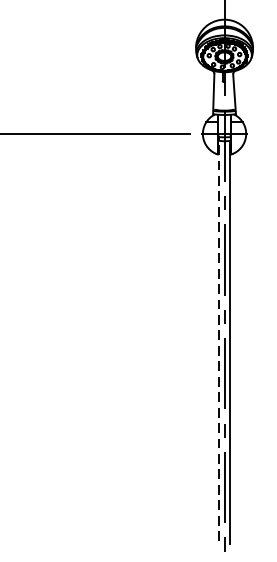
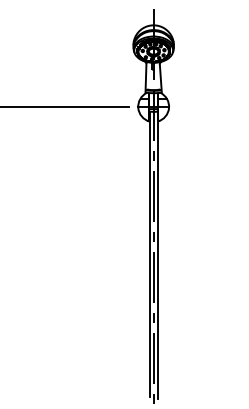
line: (218, 340) -> (149, 253), dashed -> solid

